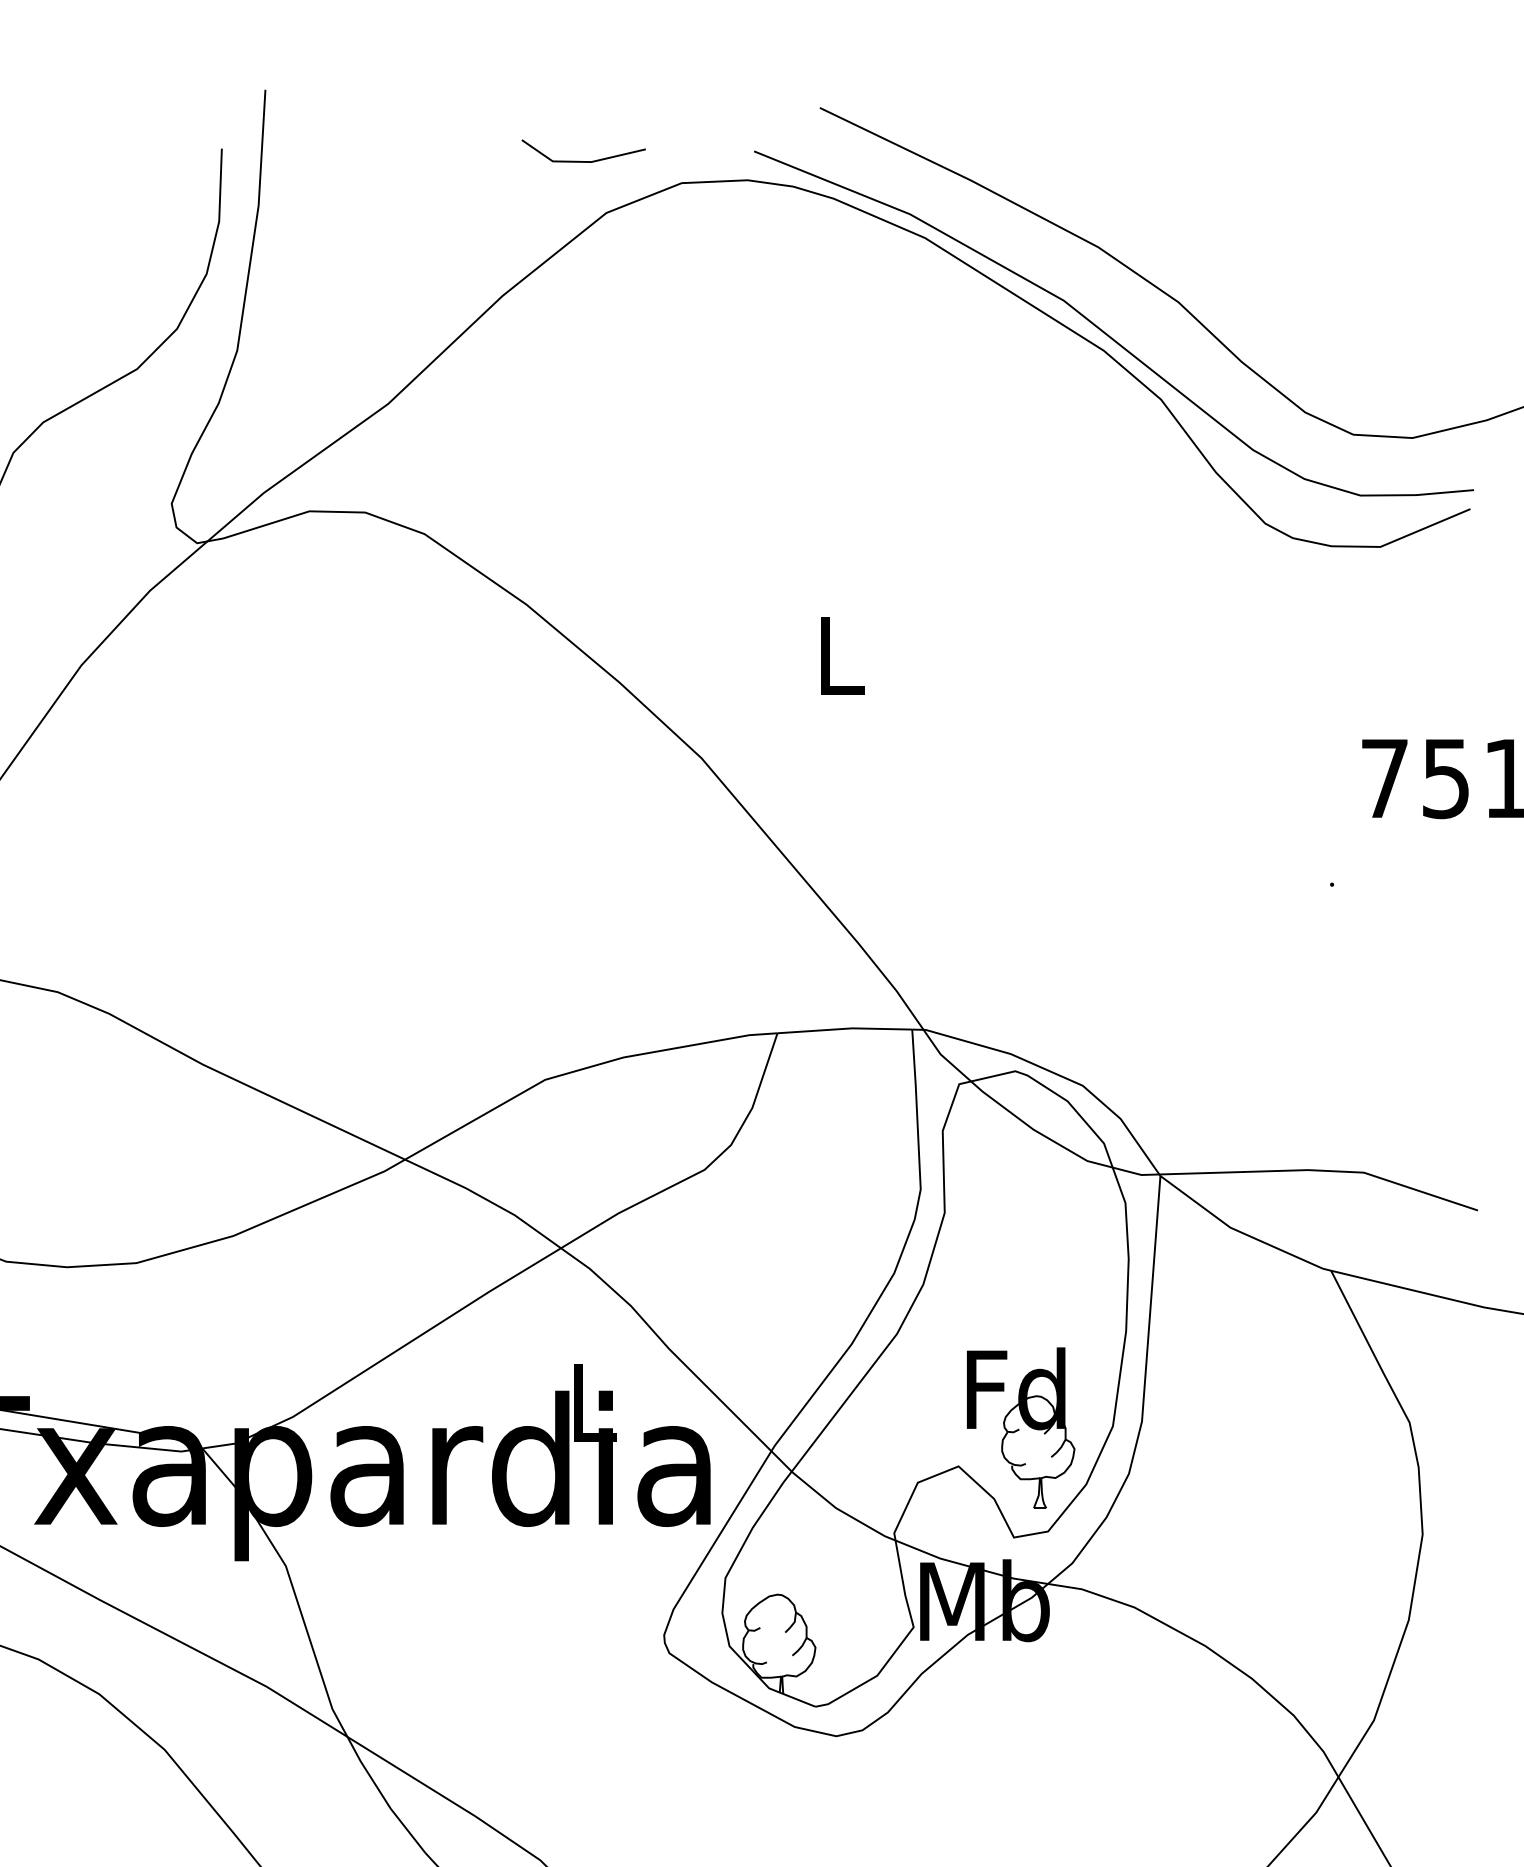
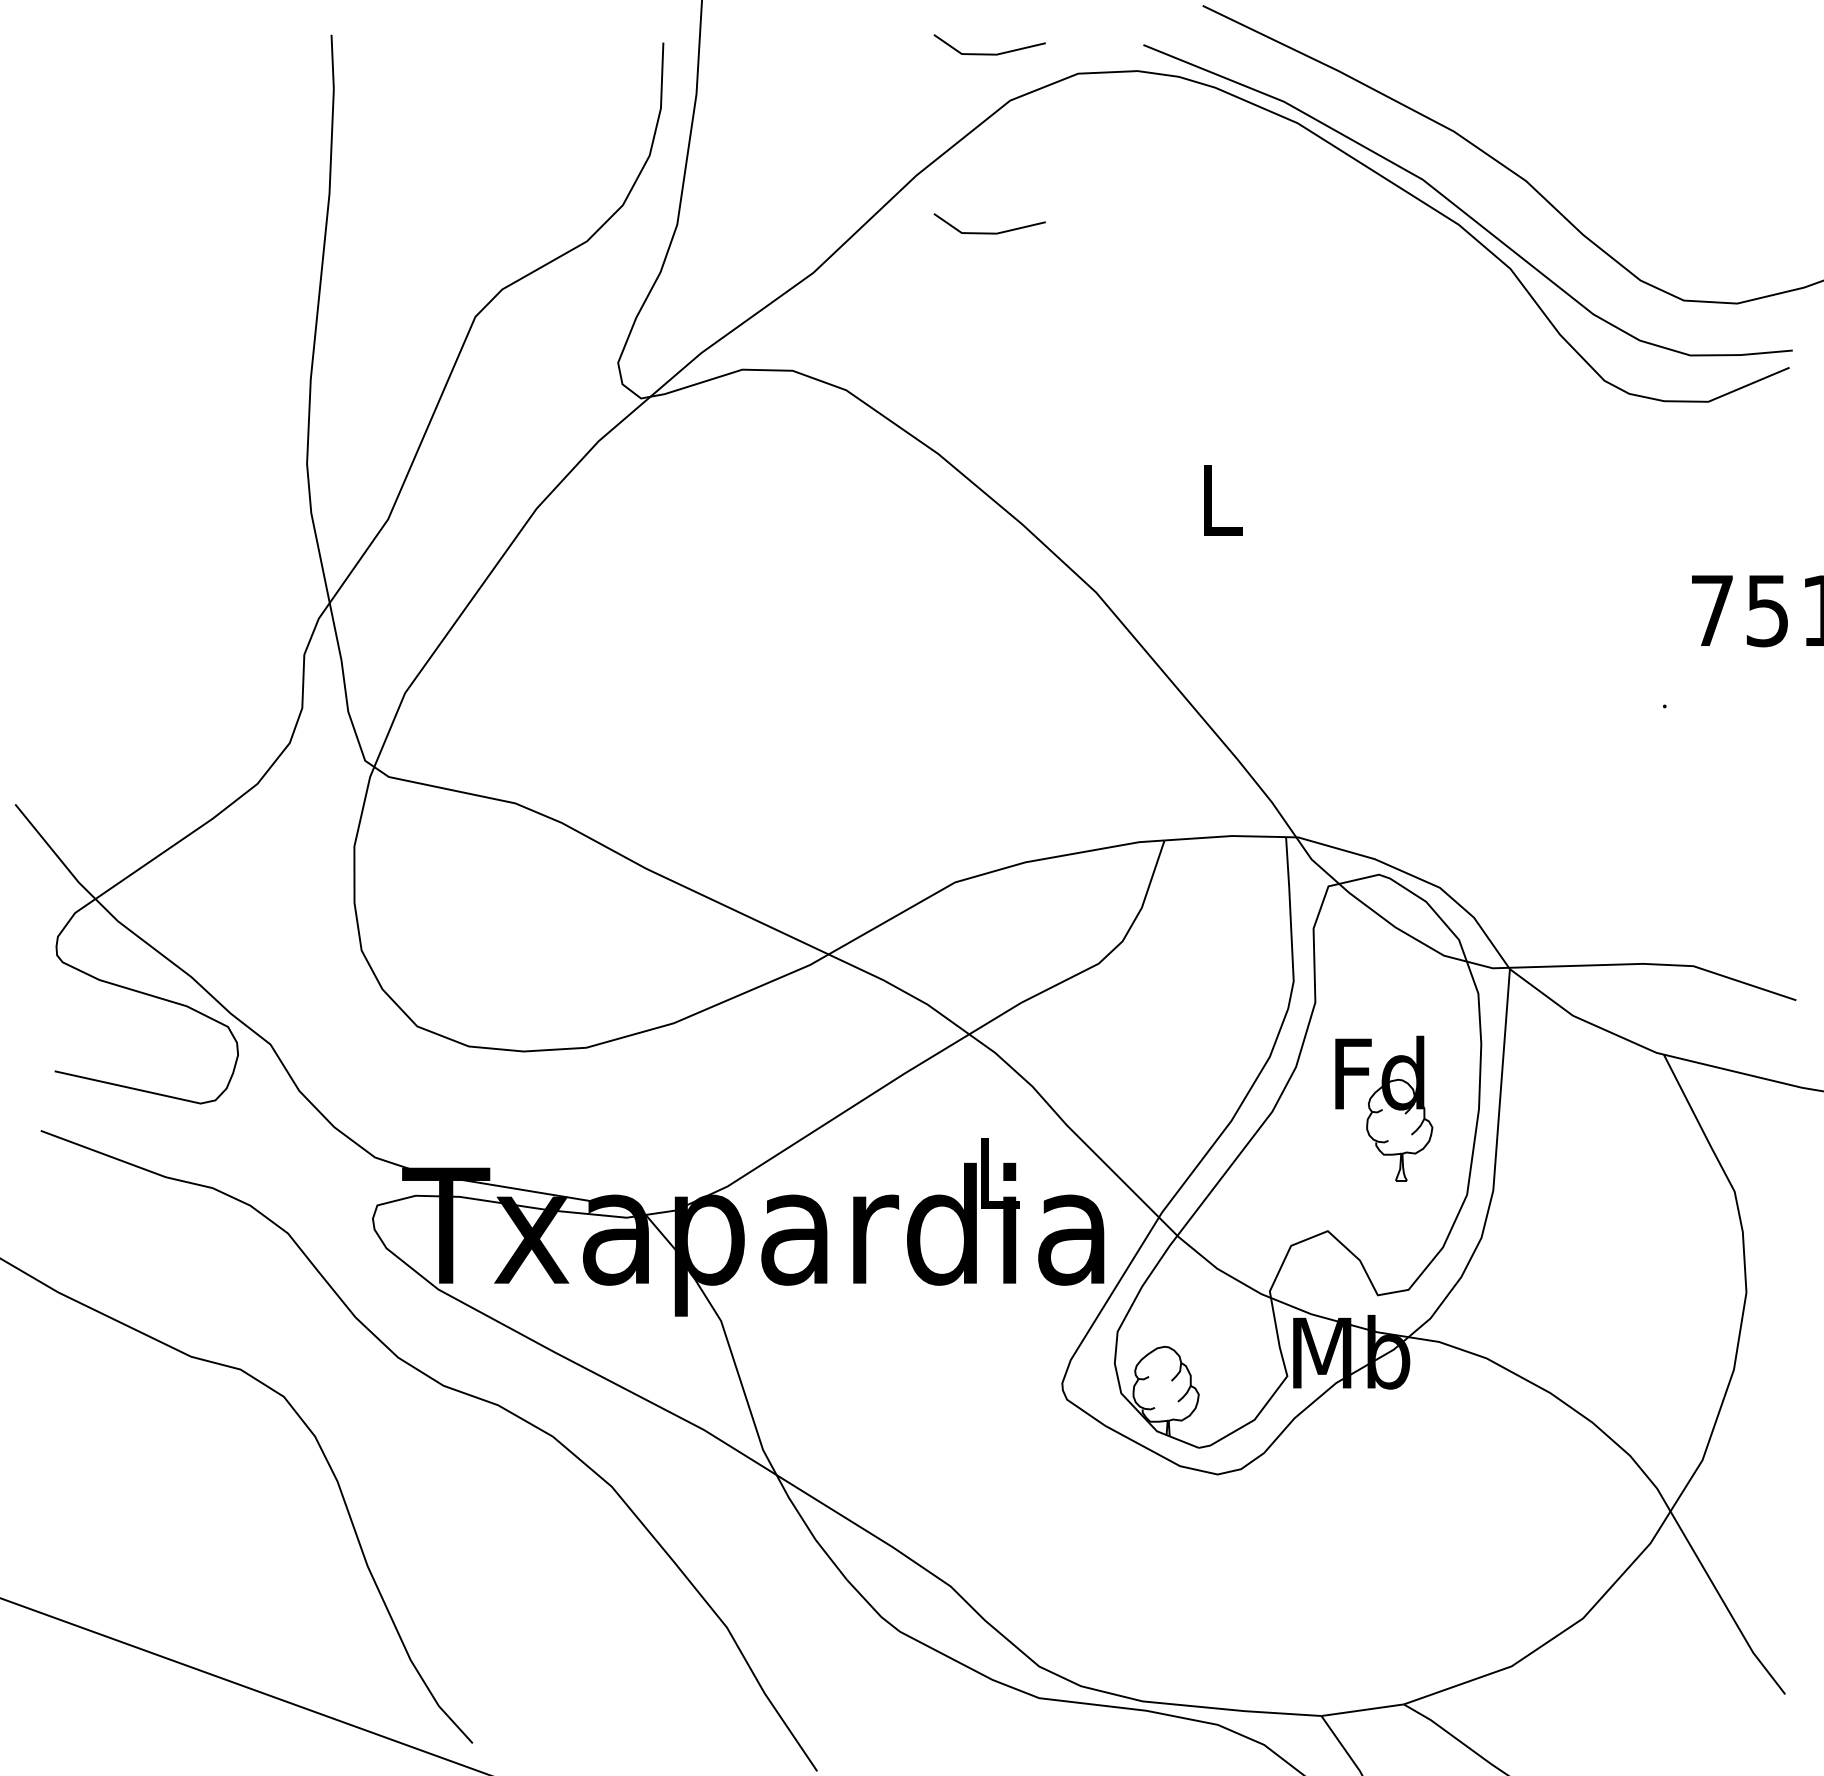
line: (583, 359) -> (989, 232), added
part: (1021, 1428) -> (1384, 1108), moved

